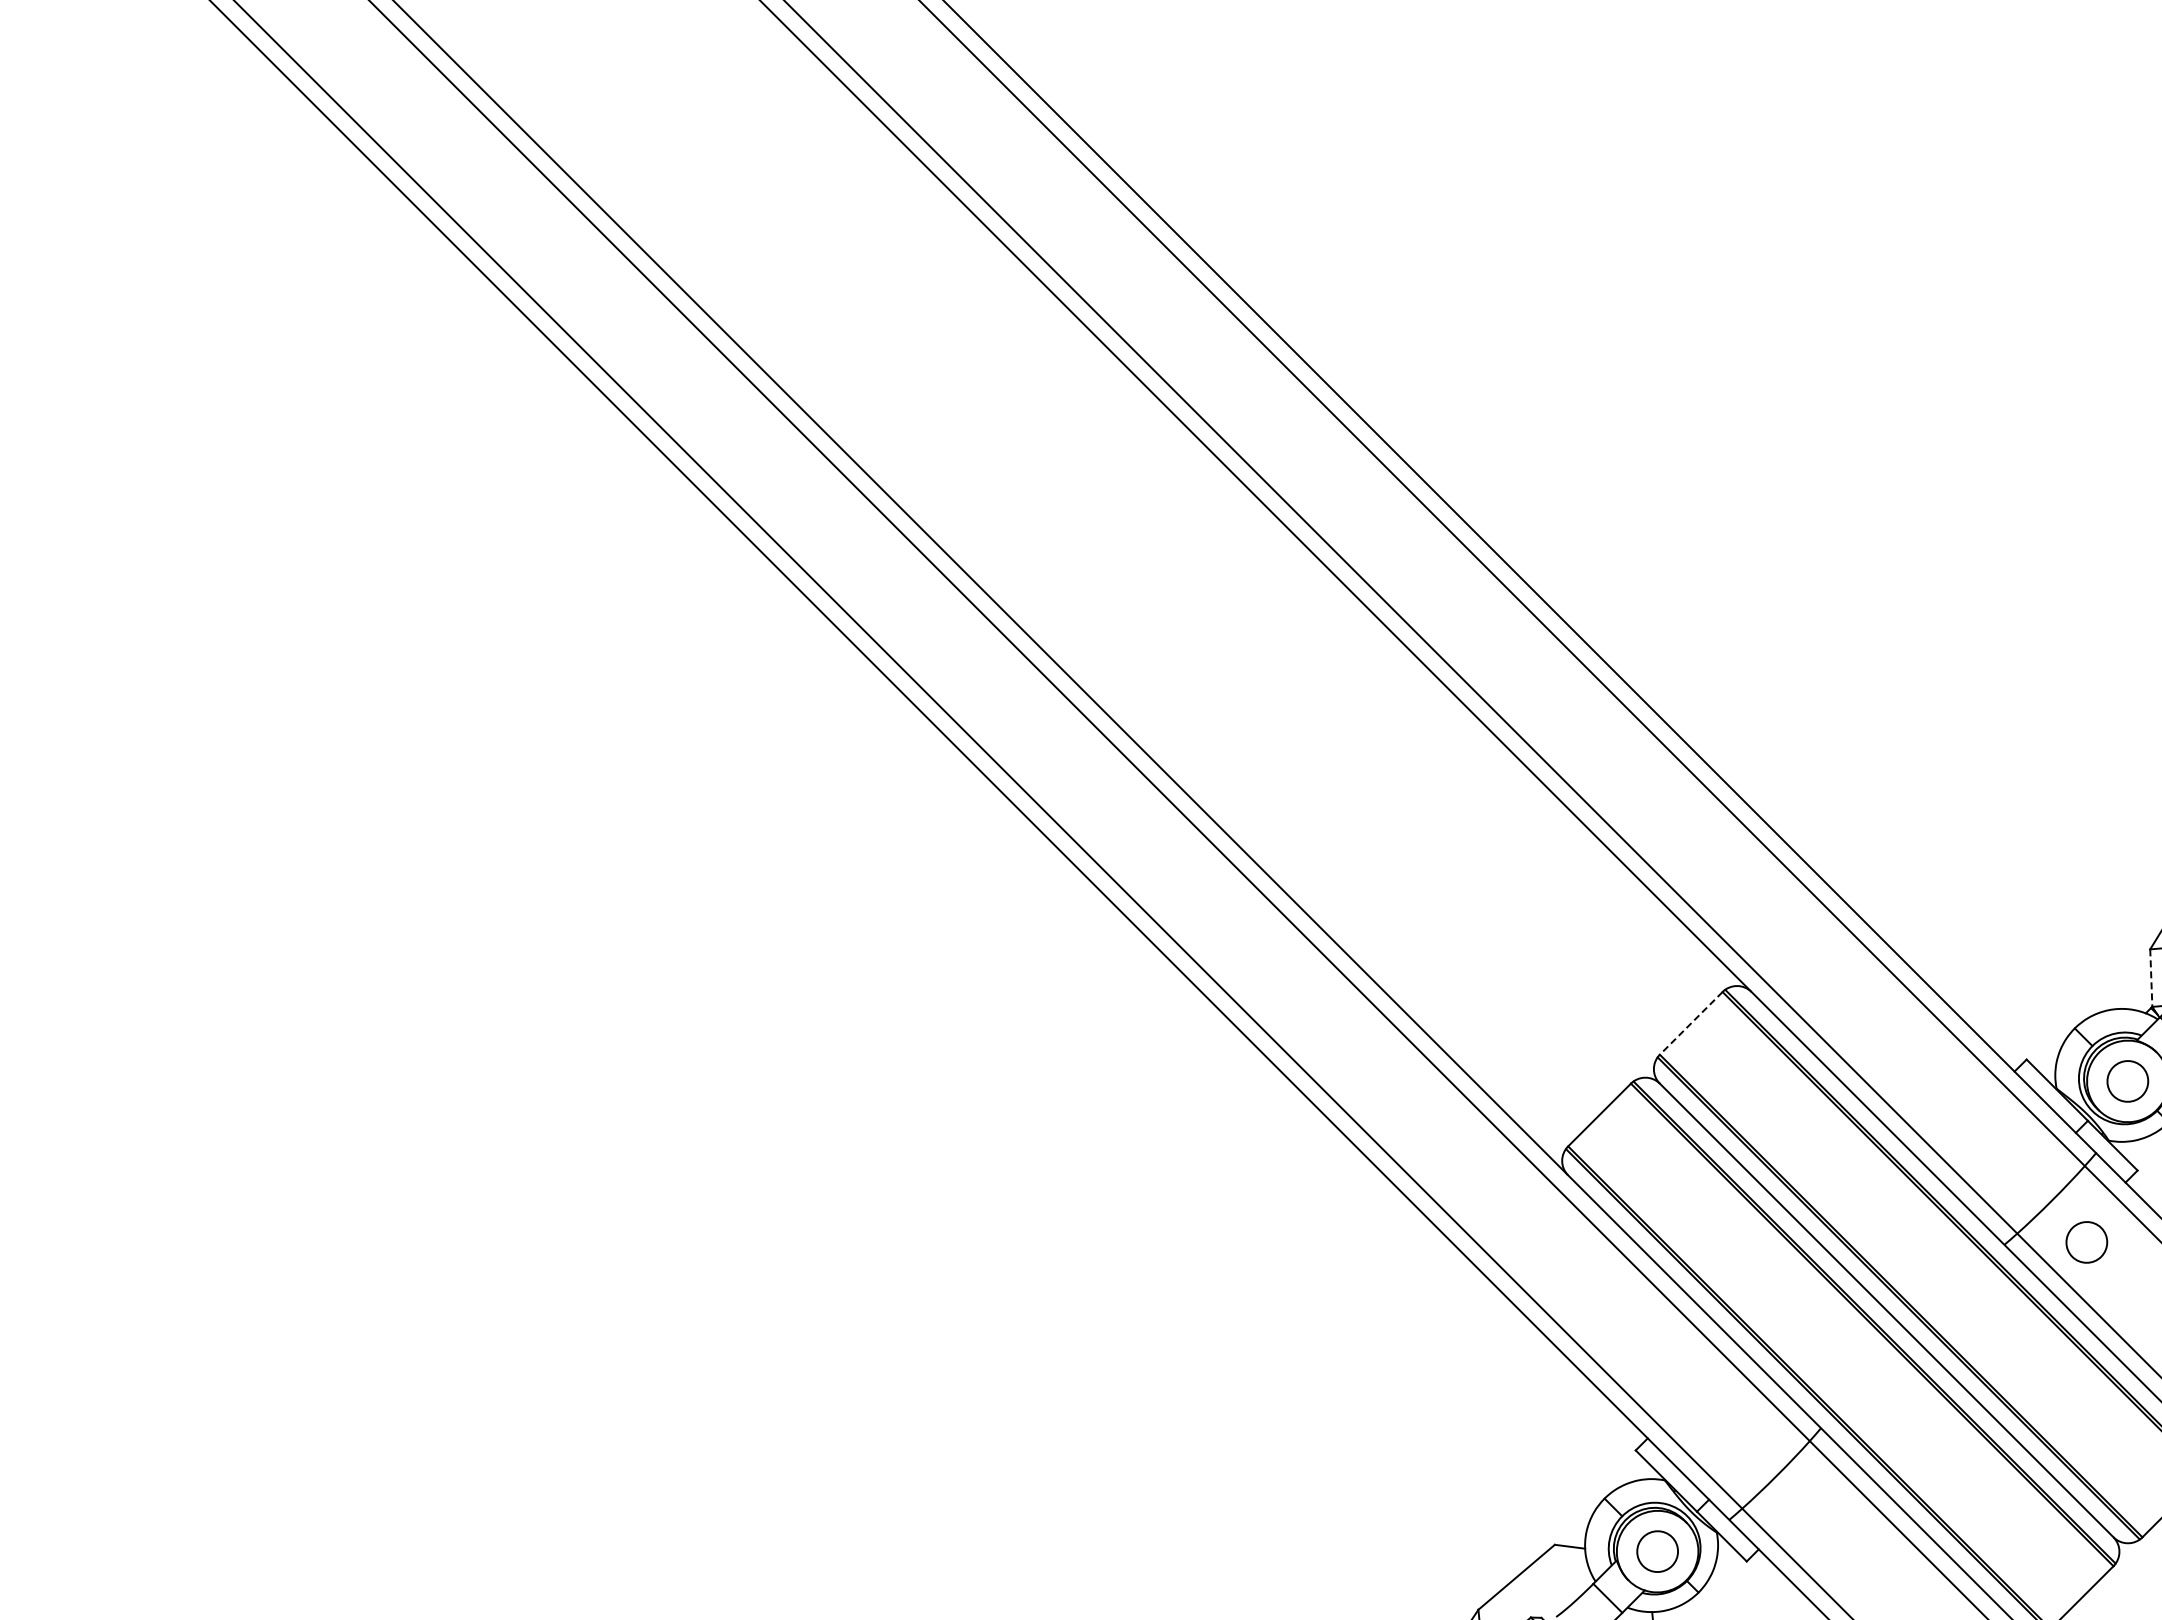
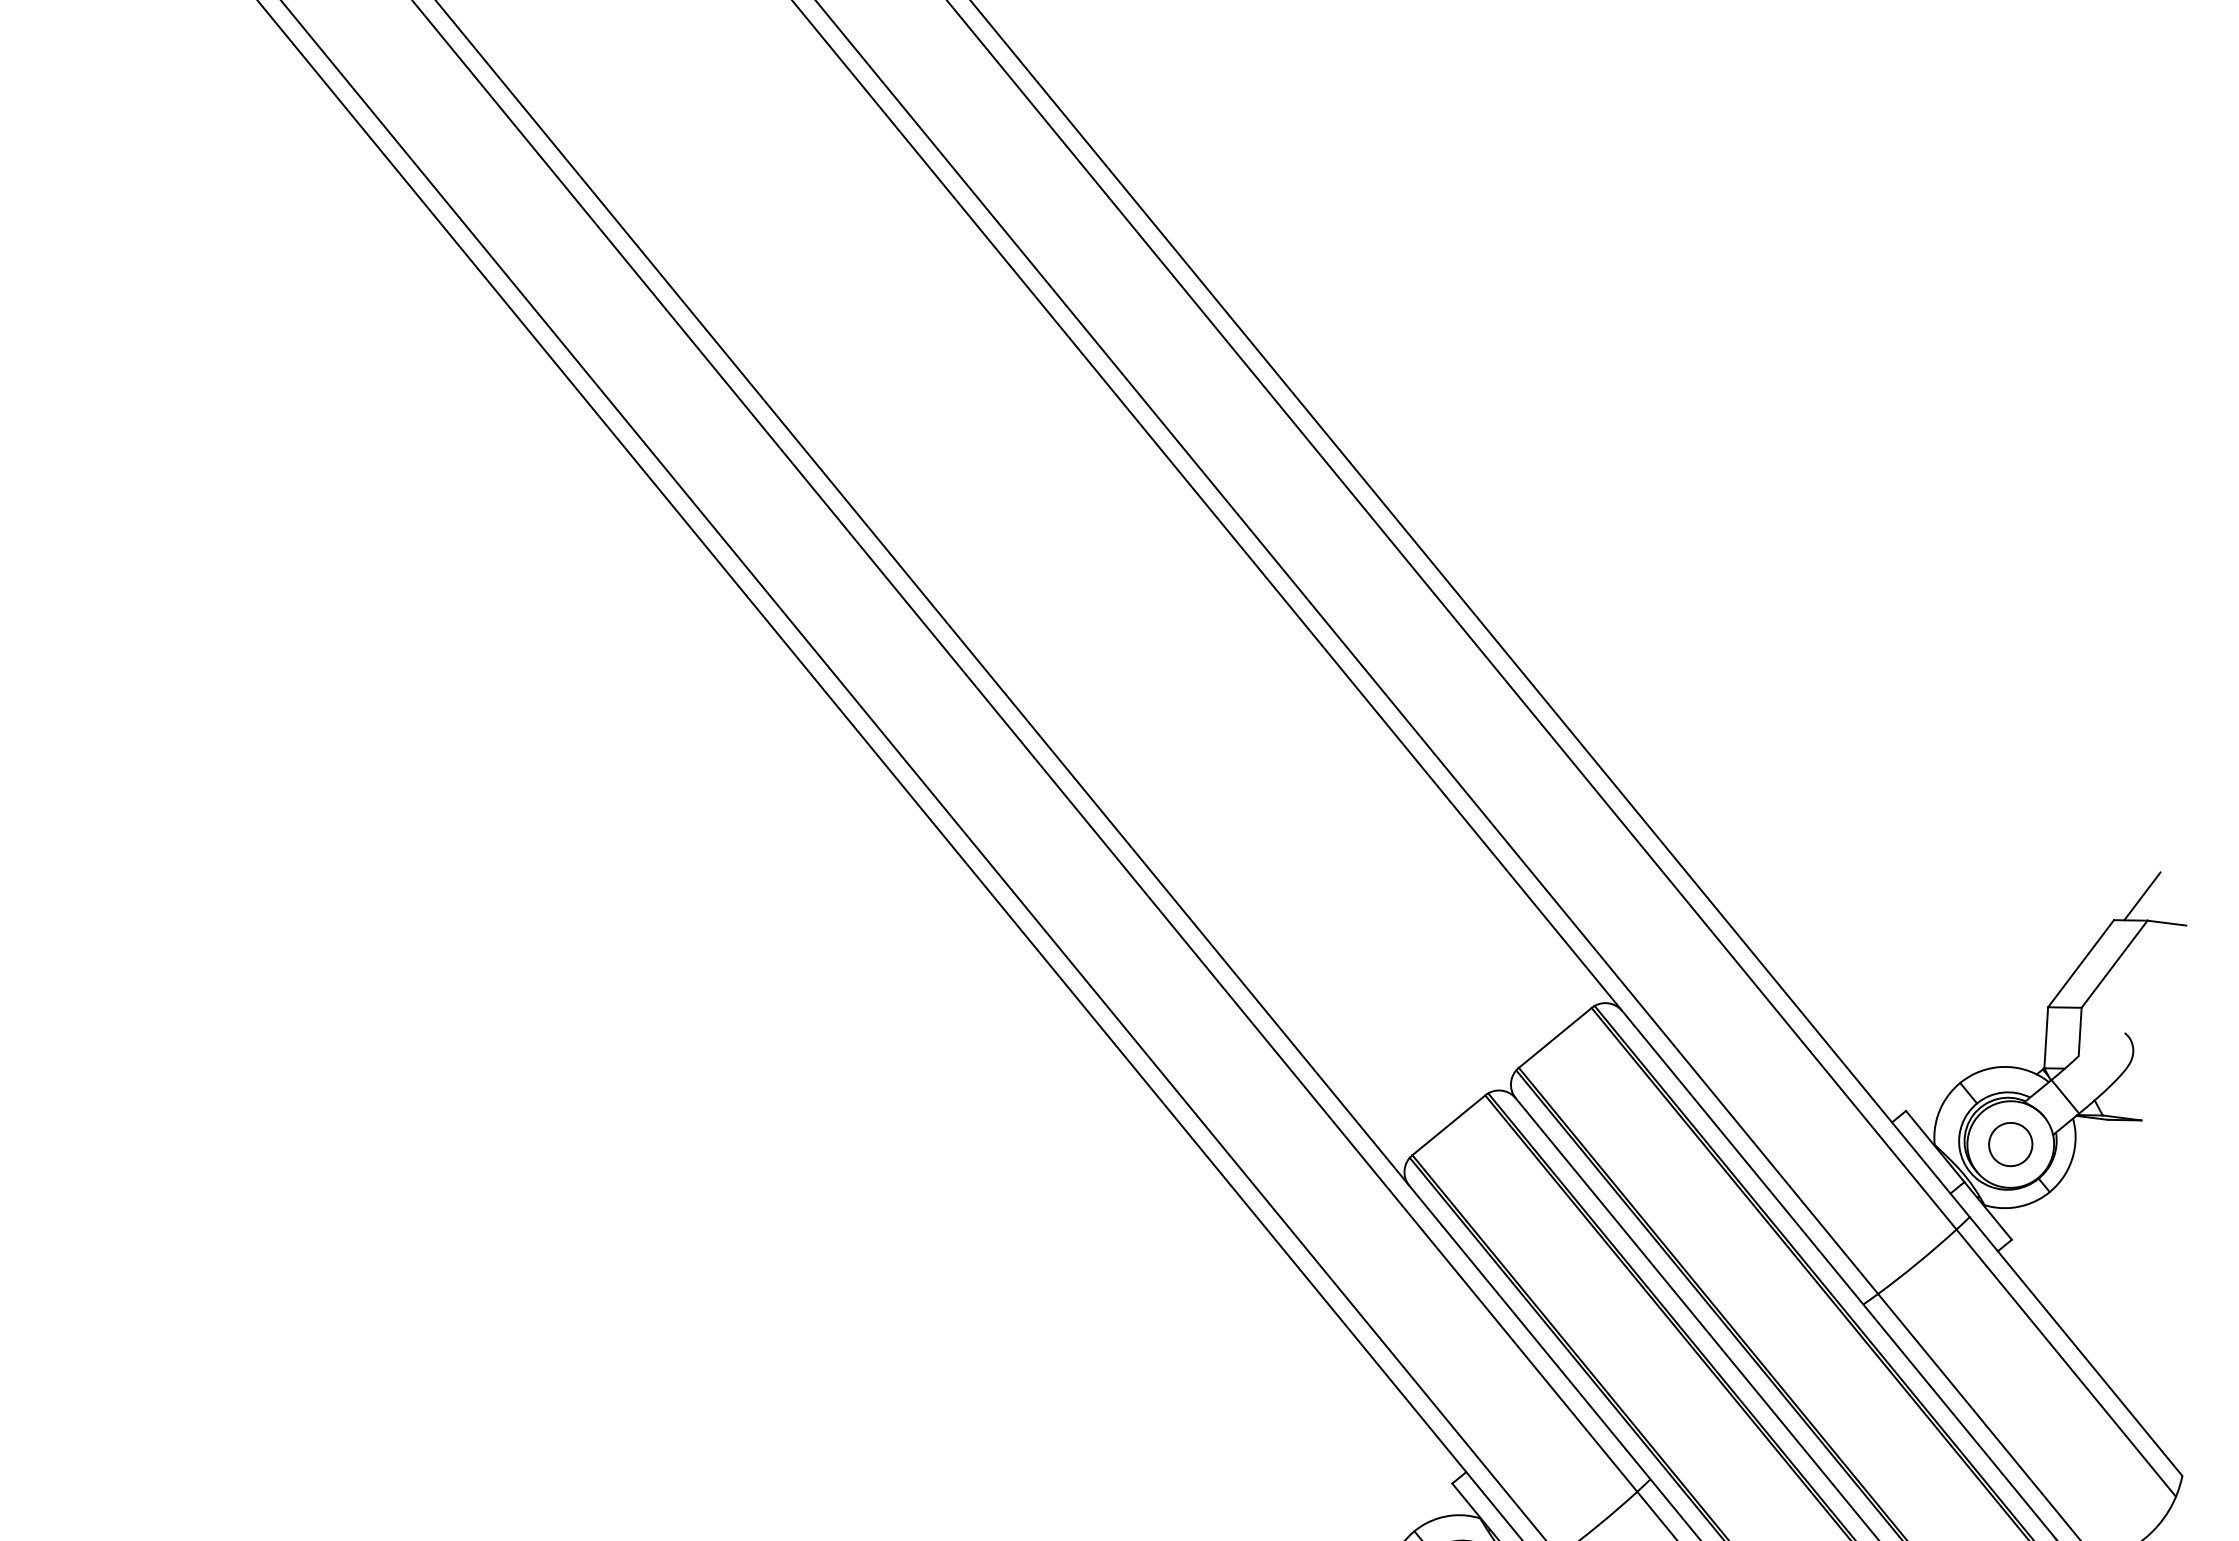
line: (2151, 978) -> (2046, 1038), dashed -> solid
line: (1690, 1023) -> (1554, 1037), dashed -> solid
part: (2086, 1242) -> (1950, 1310), removed

